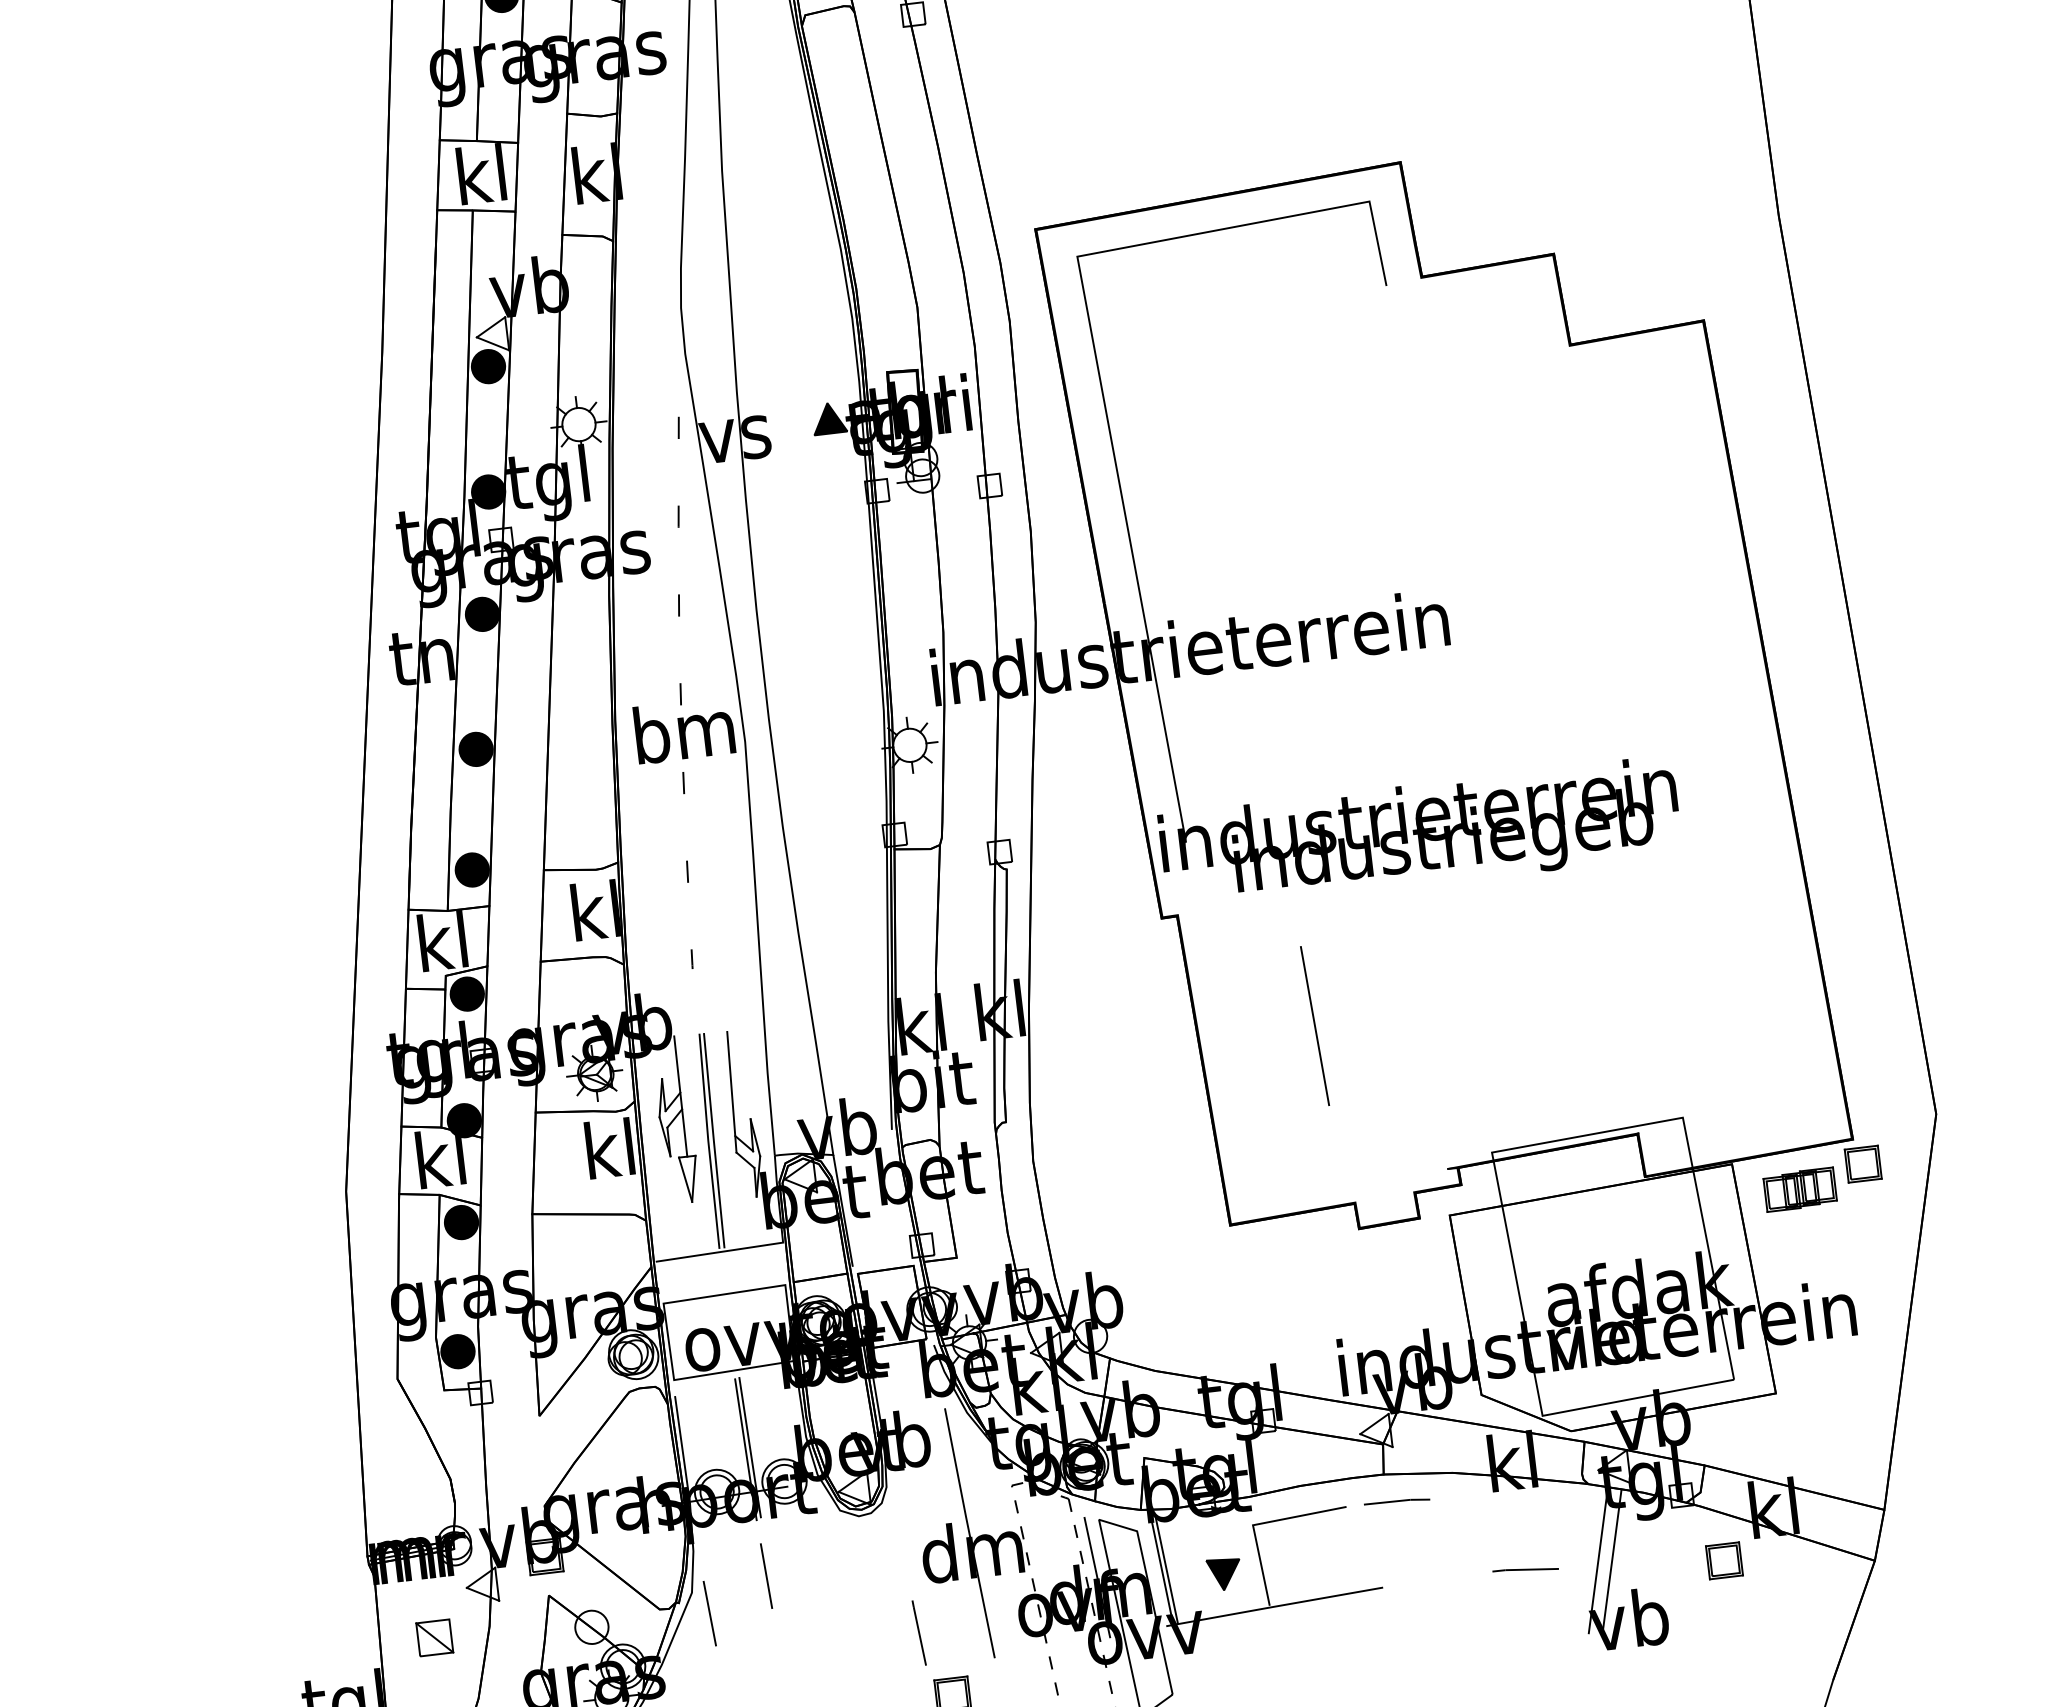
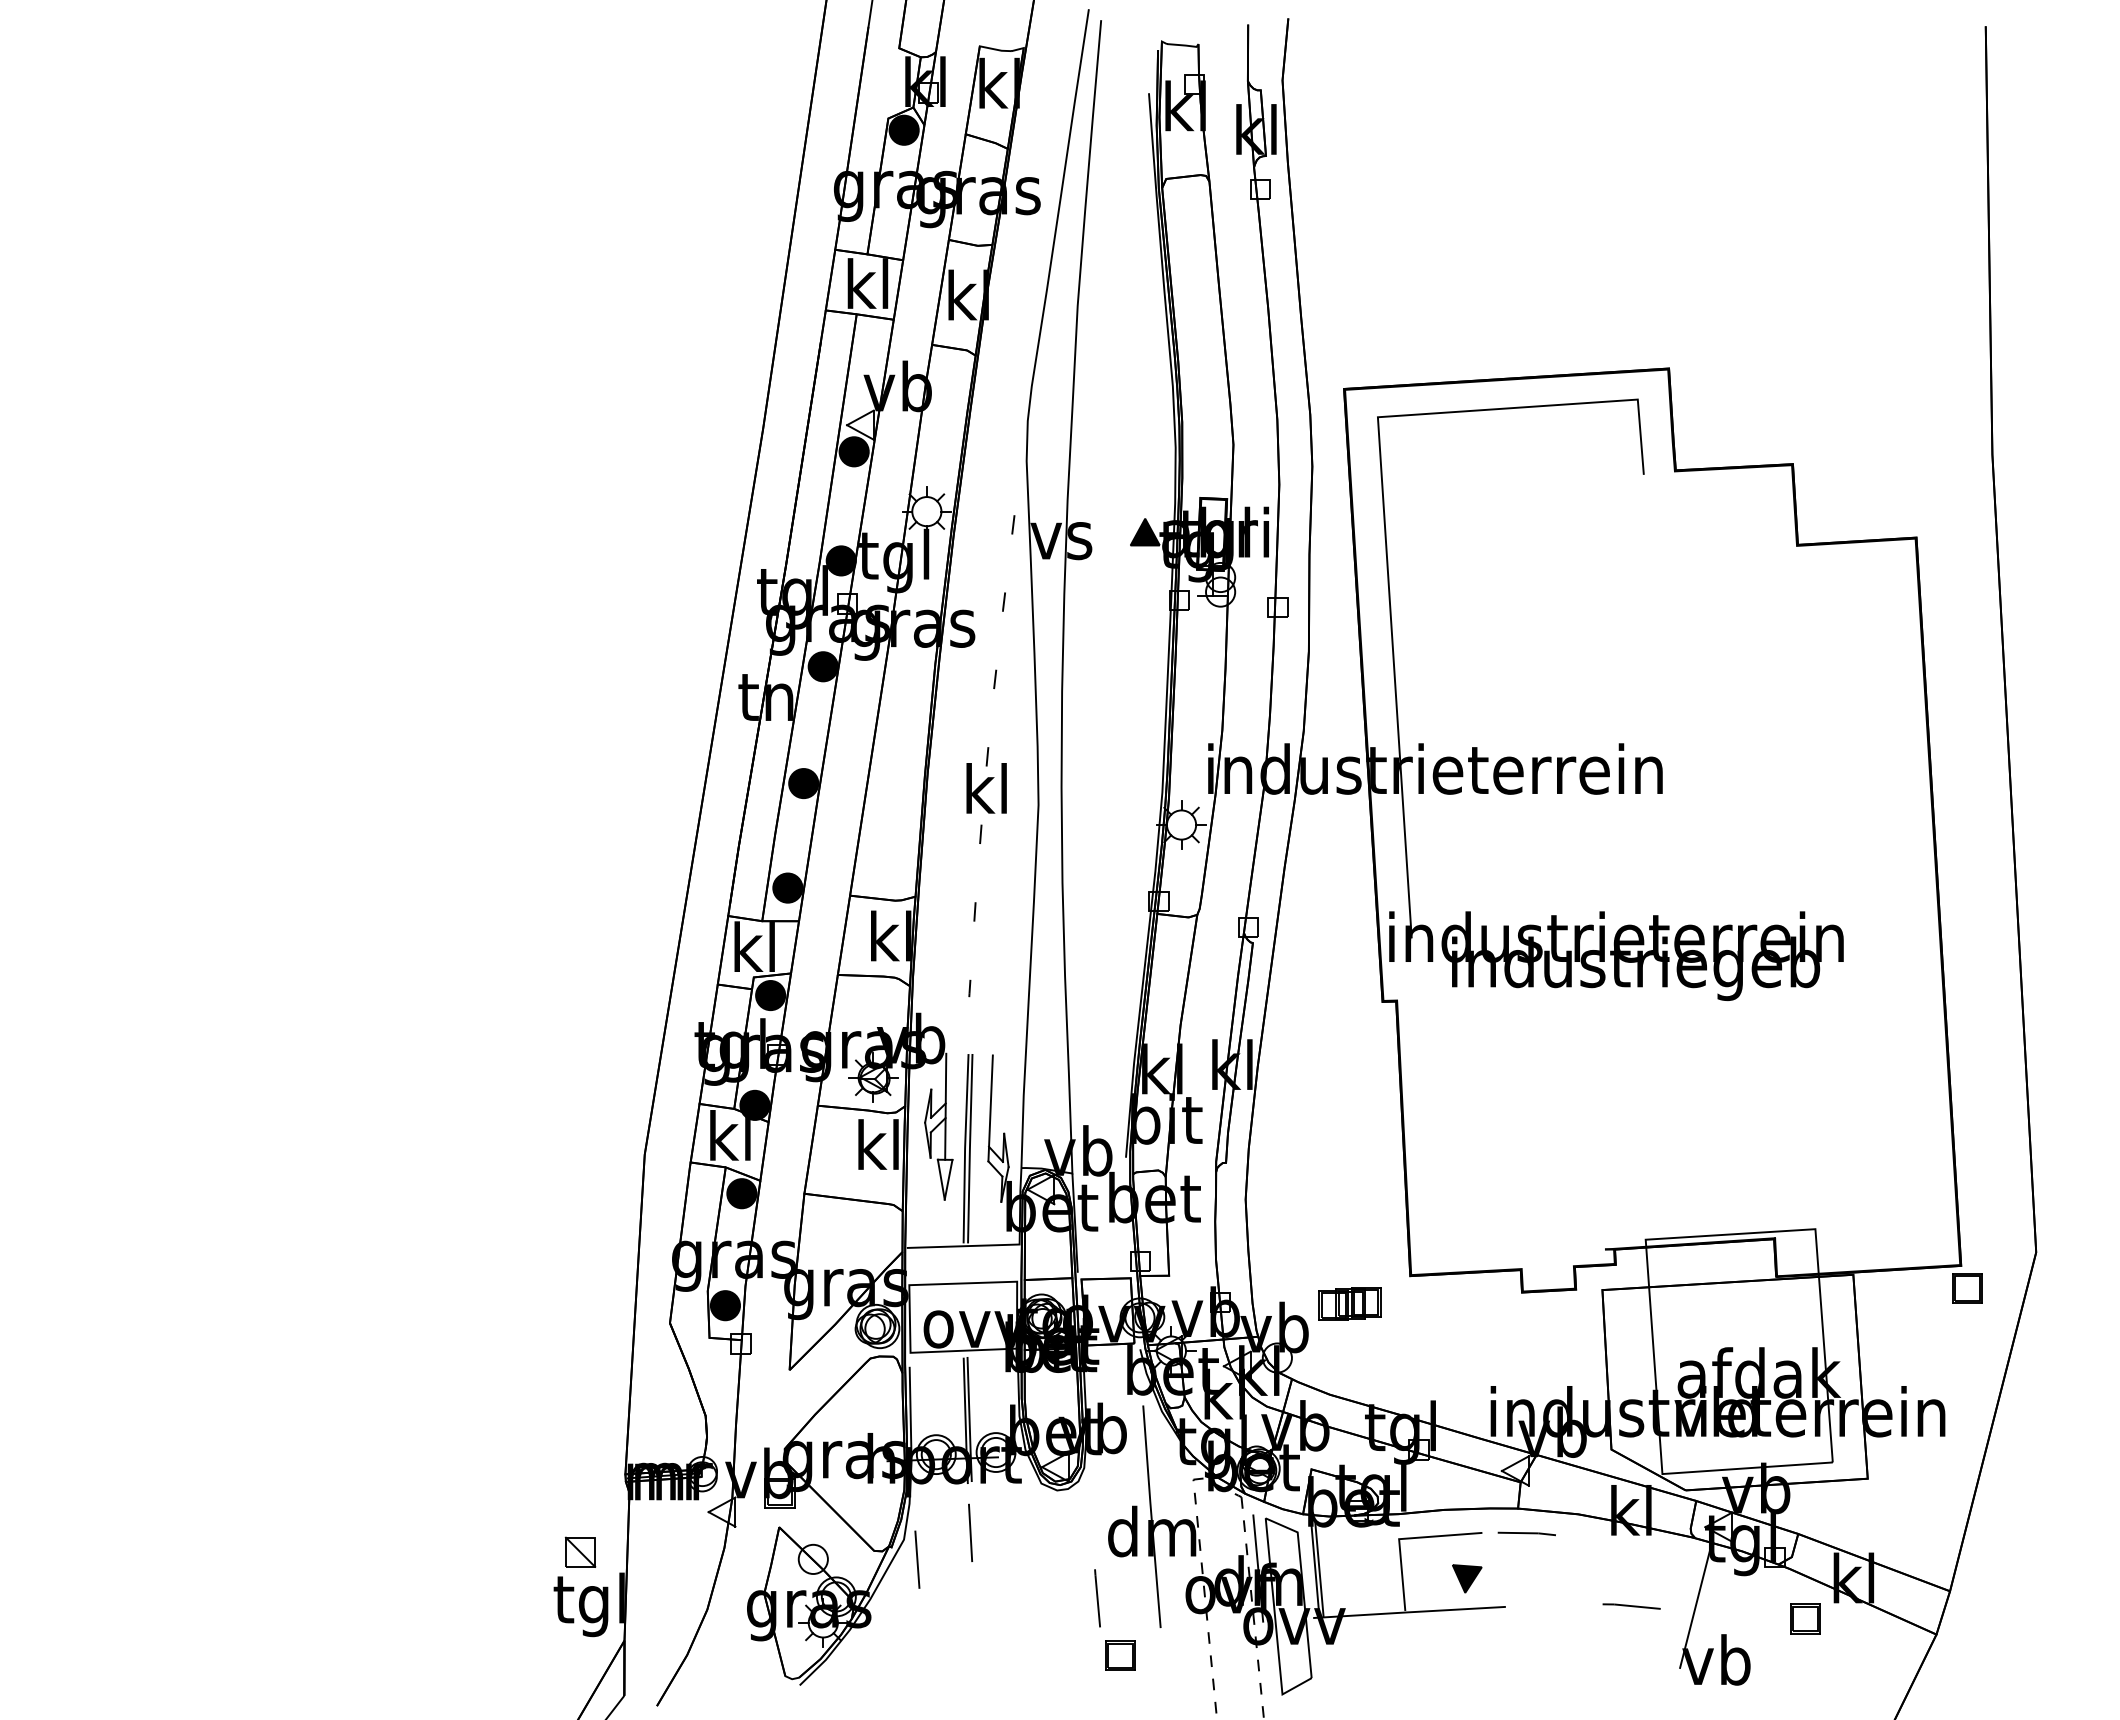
text: (683, 730) -> (986, 788), bm -> kl
line: (1314, 1026) -> (1504, 1111), removed
part: (1799, 1189) -> (1349, 1303), moved
line: (1611, 1559) -> (1707, 1606), removed
part: (1224, 1573) -> (1467, 1578), moved
part: (434, 1637) -> (580, 1551), moved

